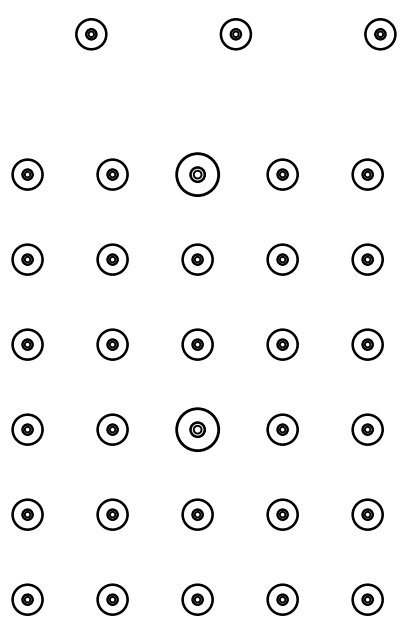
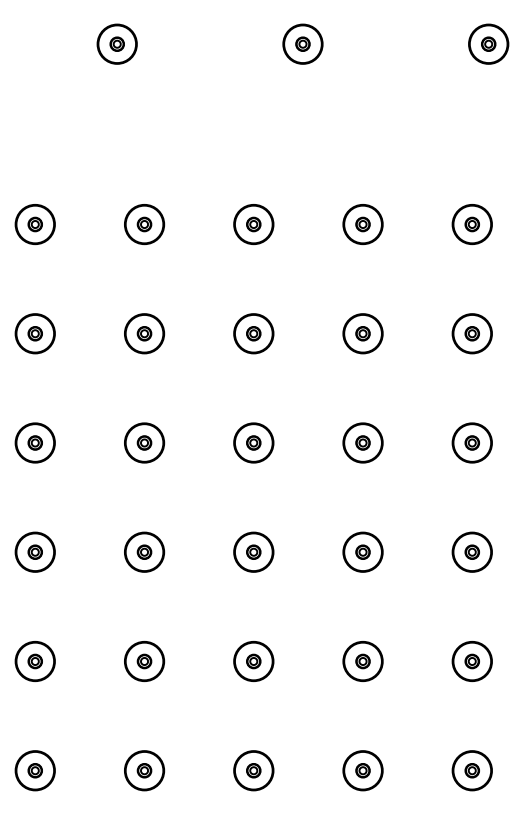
part: (197, 174) -> (253, 224), size x0.71
part: (197, 429) -> (253, 552), size x0.71

